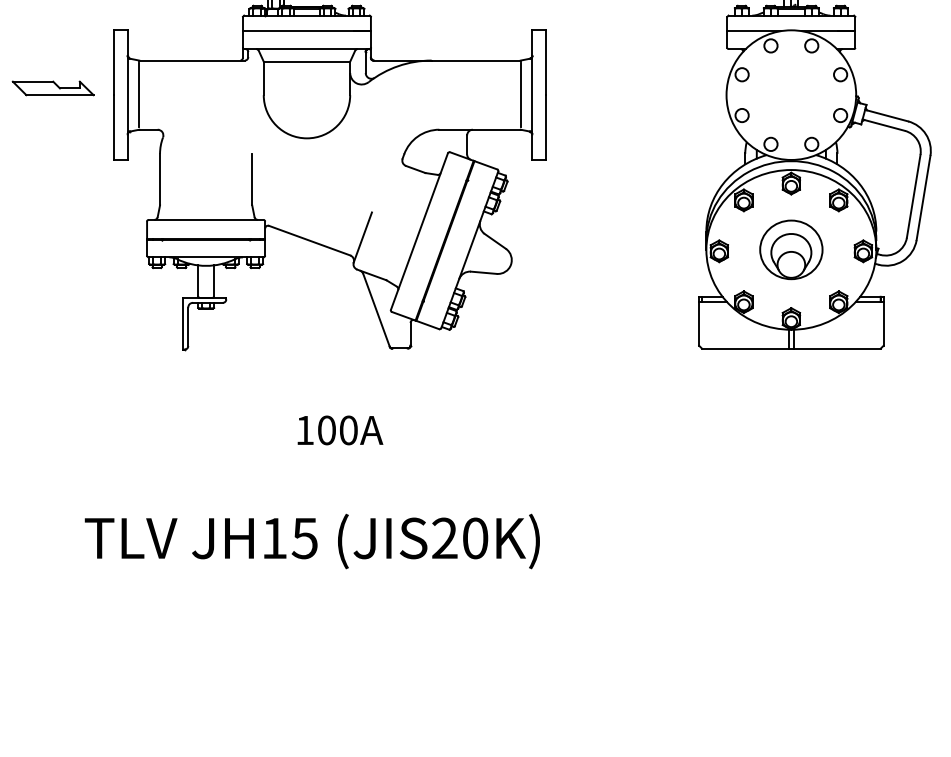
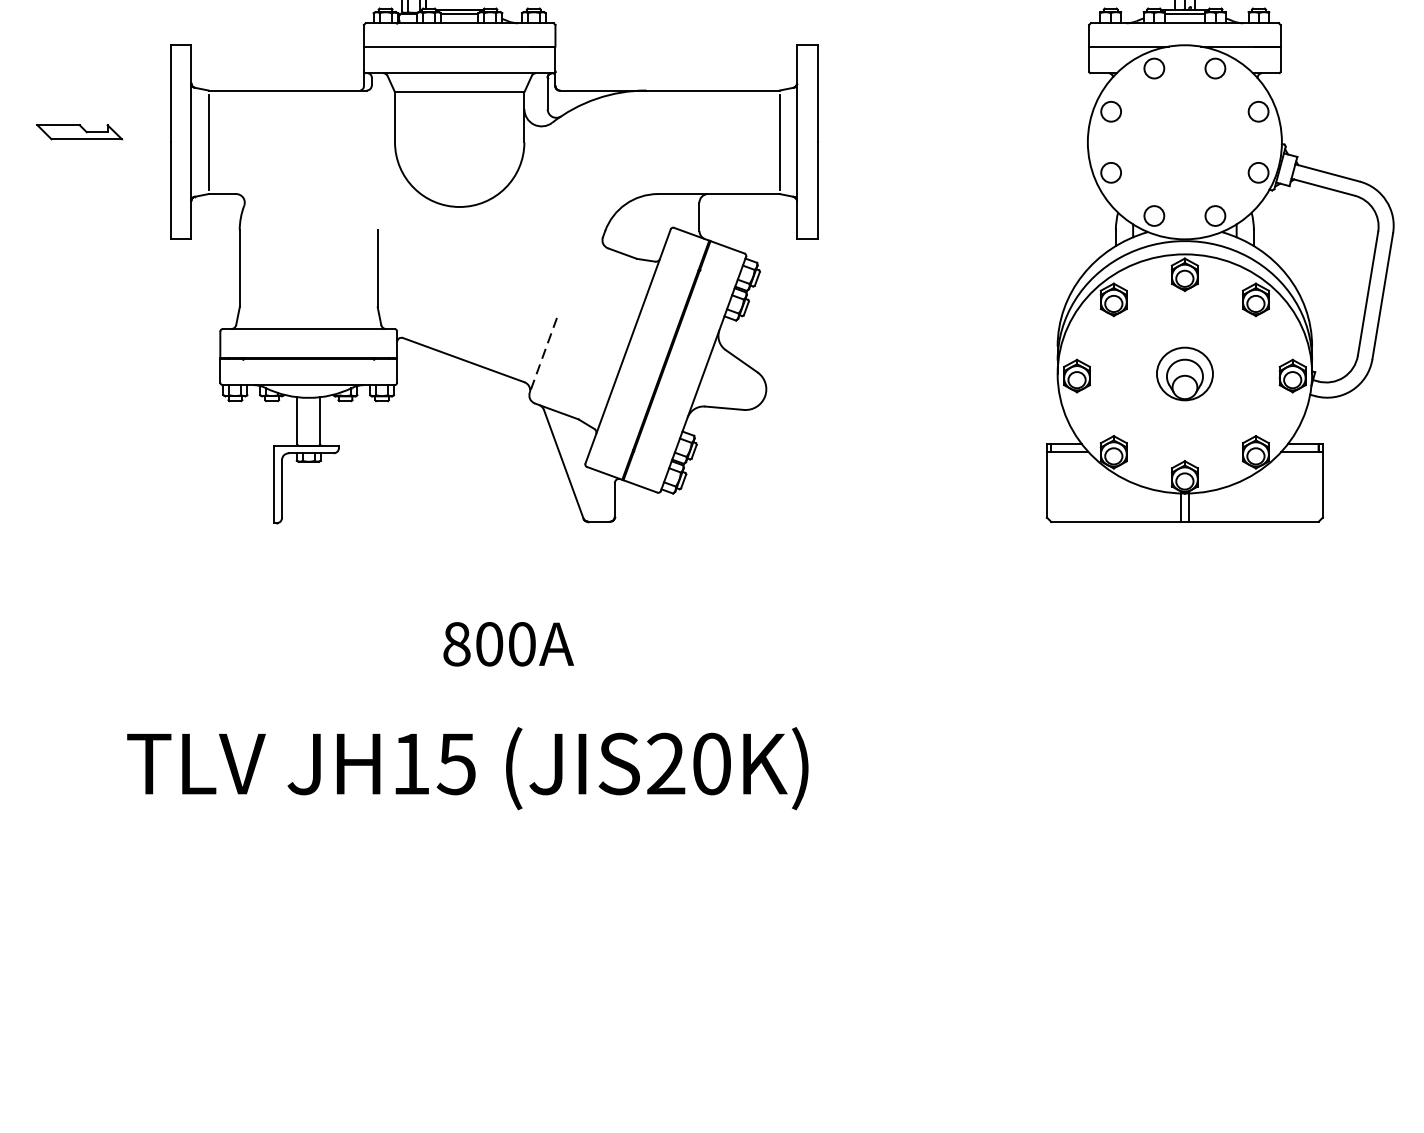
part: (52, 88) -> (78, 132), size x0.7
line: (362, 237) -> (542, 355), solid -> dashed
part: (791, 249) -> (1185, 373), size x0.6
text: (305, 430) -> (457, 644), 100A -> 800A
text: (311, 541) -> (466, 768), moved

